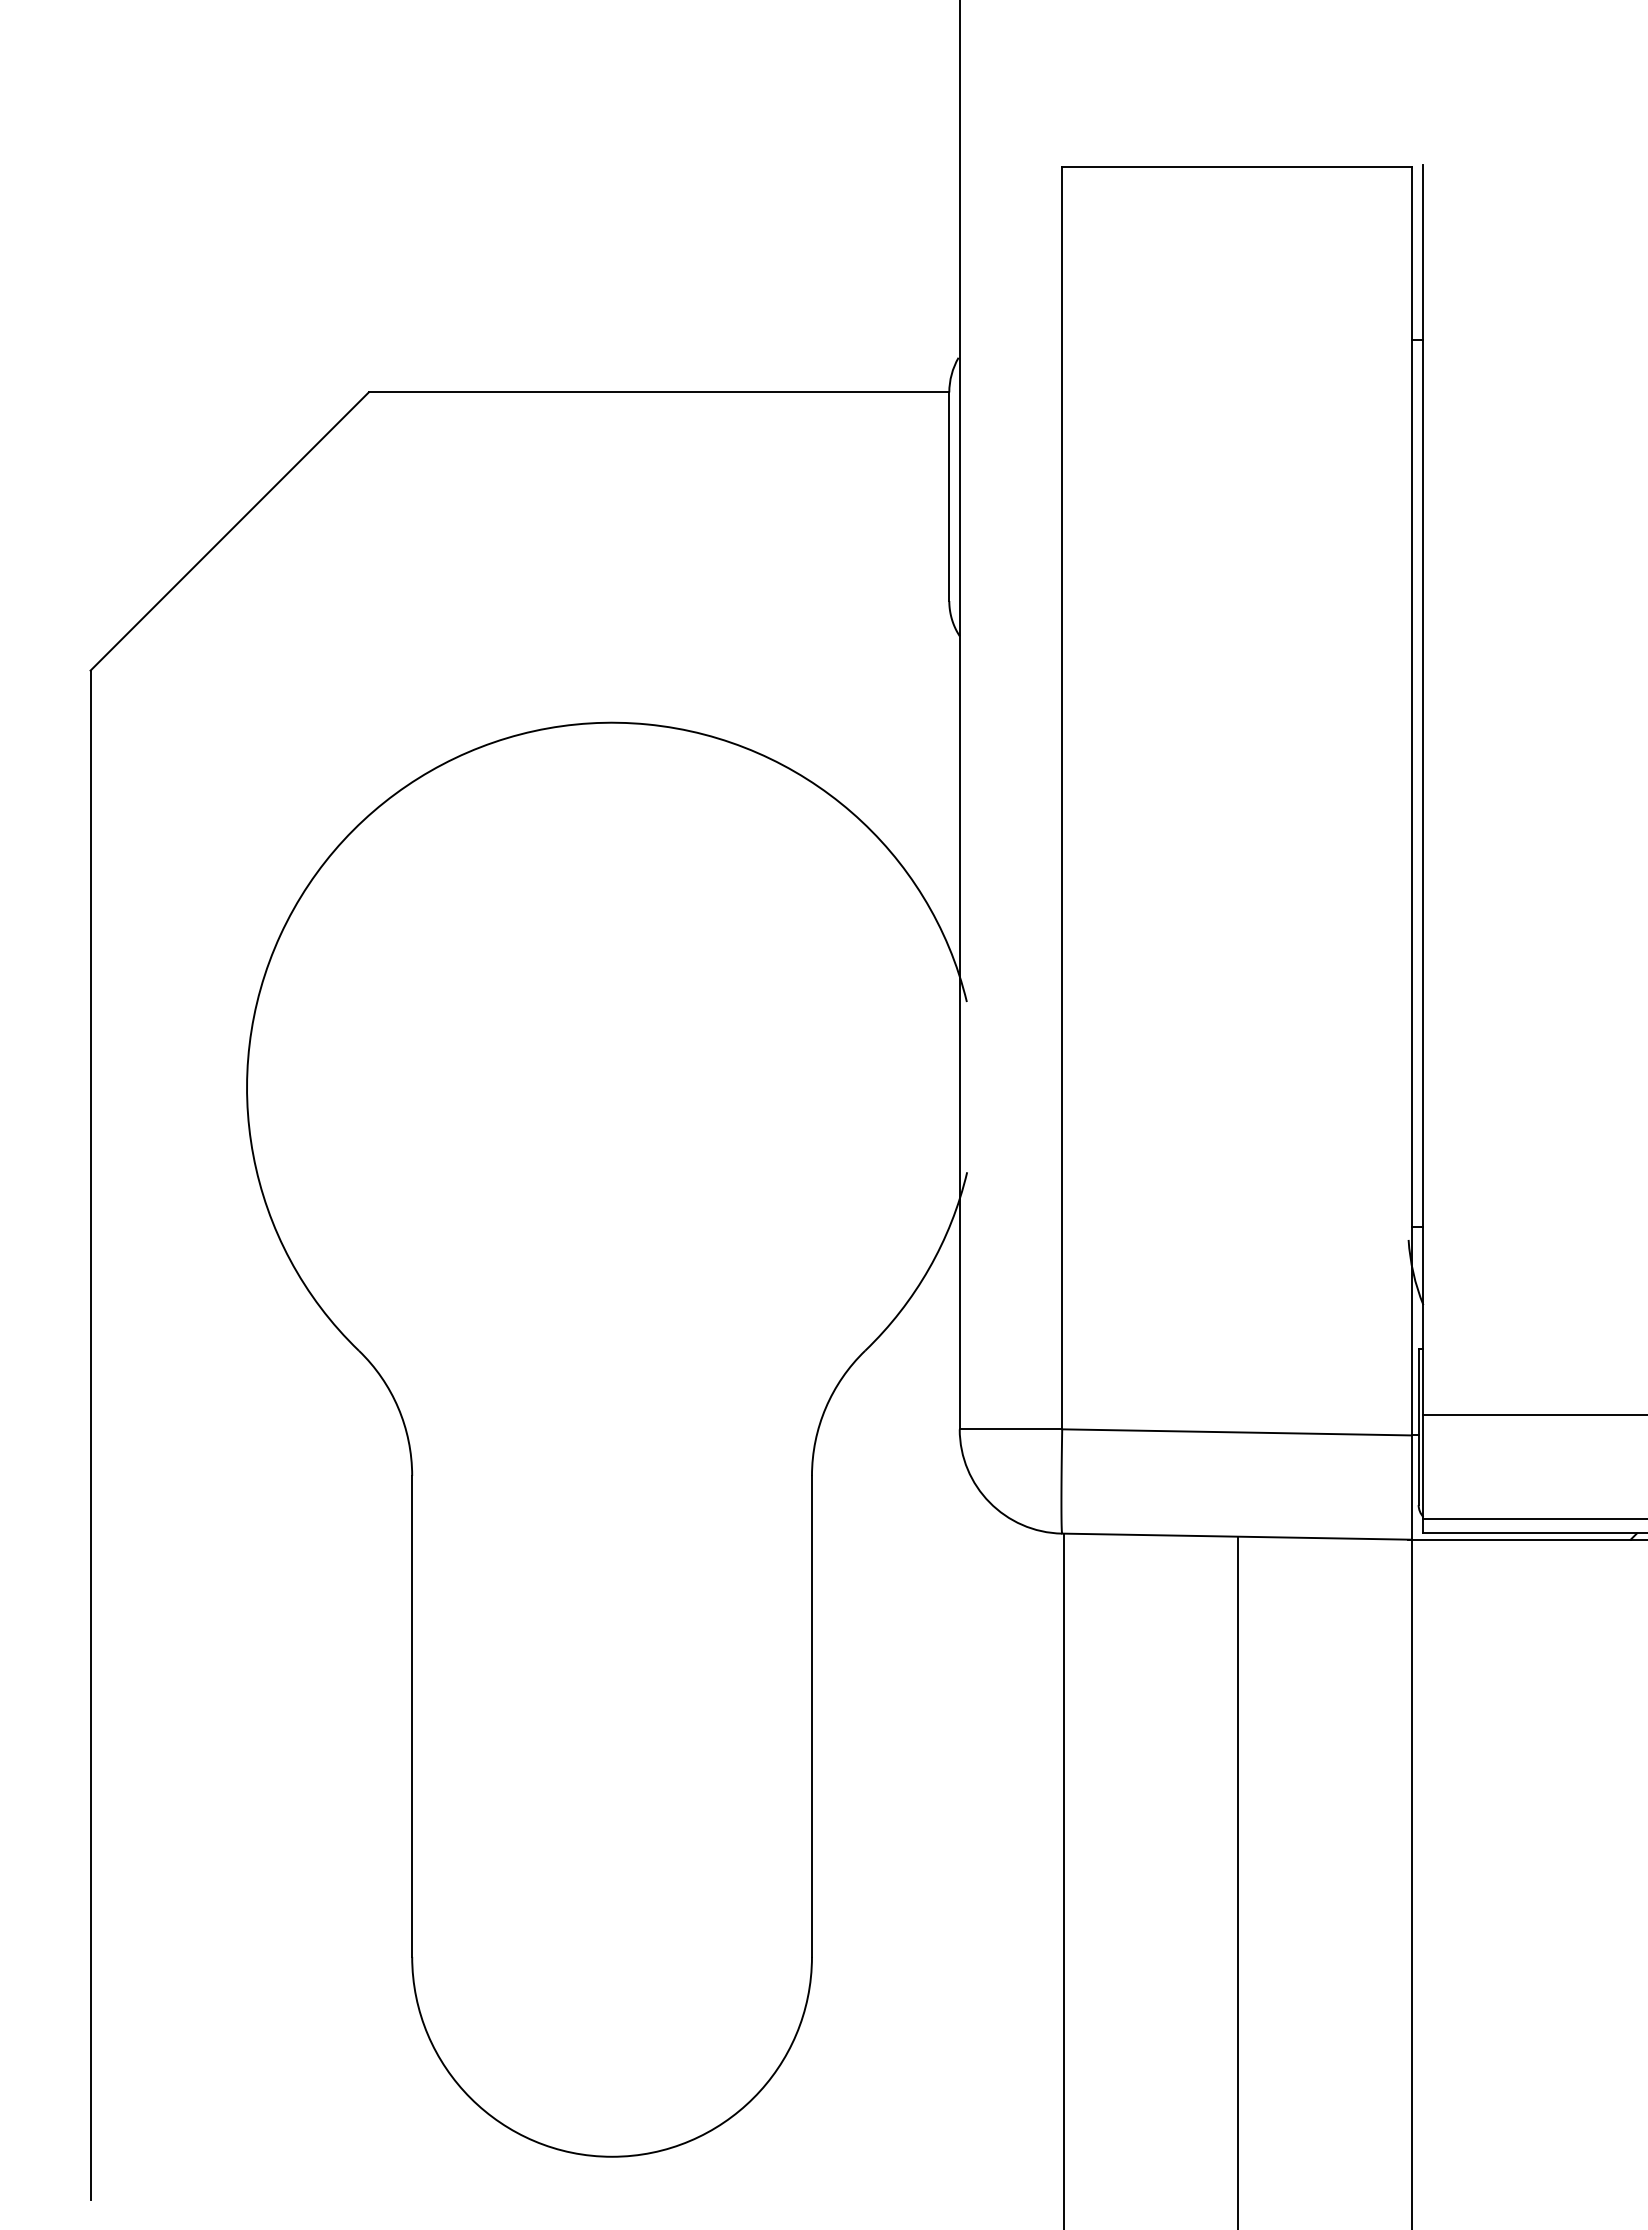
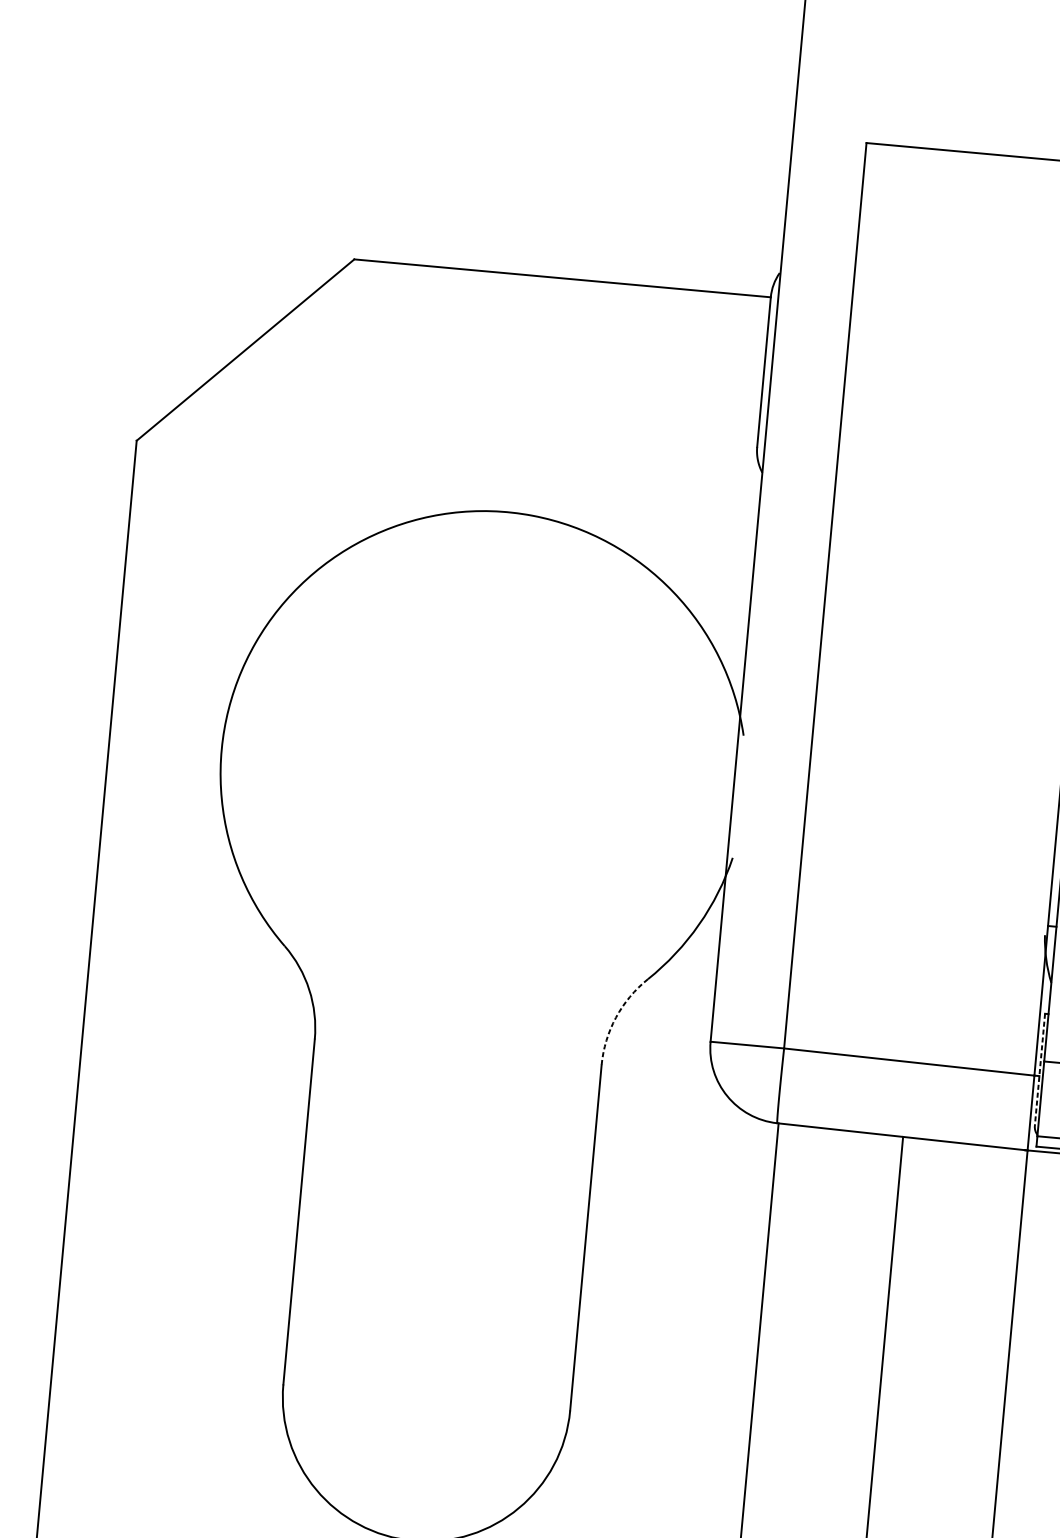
arc: (825, 1407) -> (615, 1017), solid -> dashed
line: (1418, 1427) -> (1039, 1070), solid -> dashed

